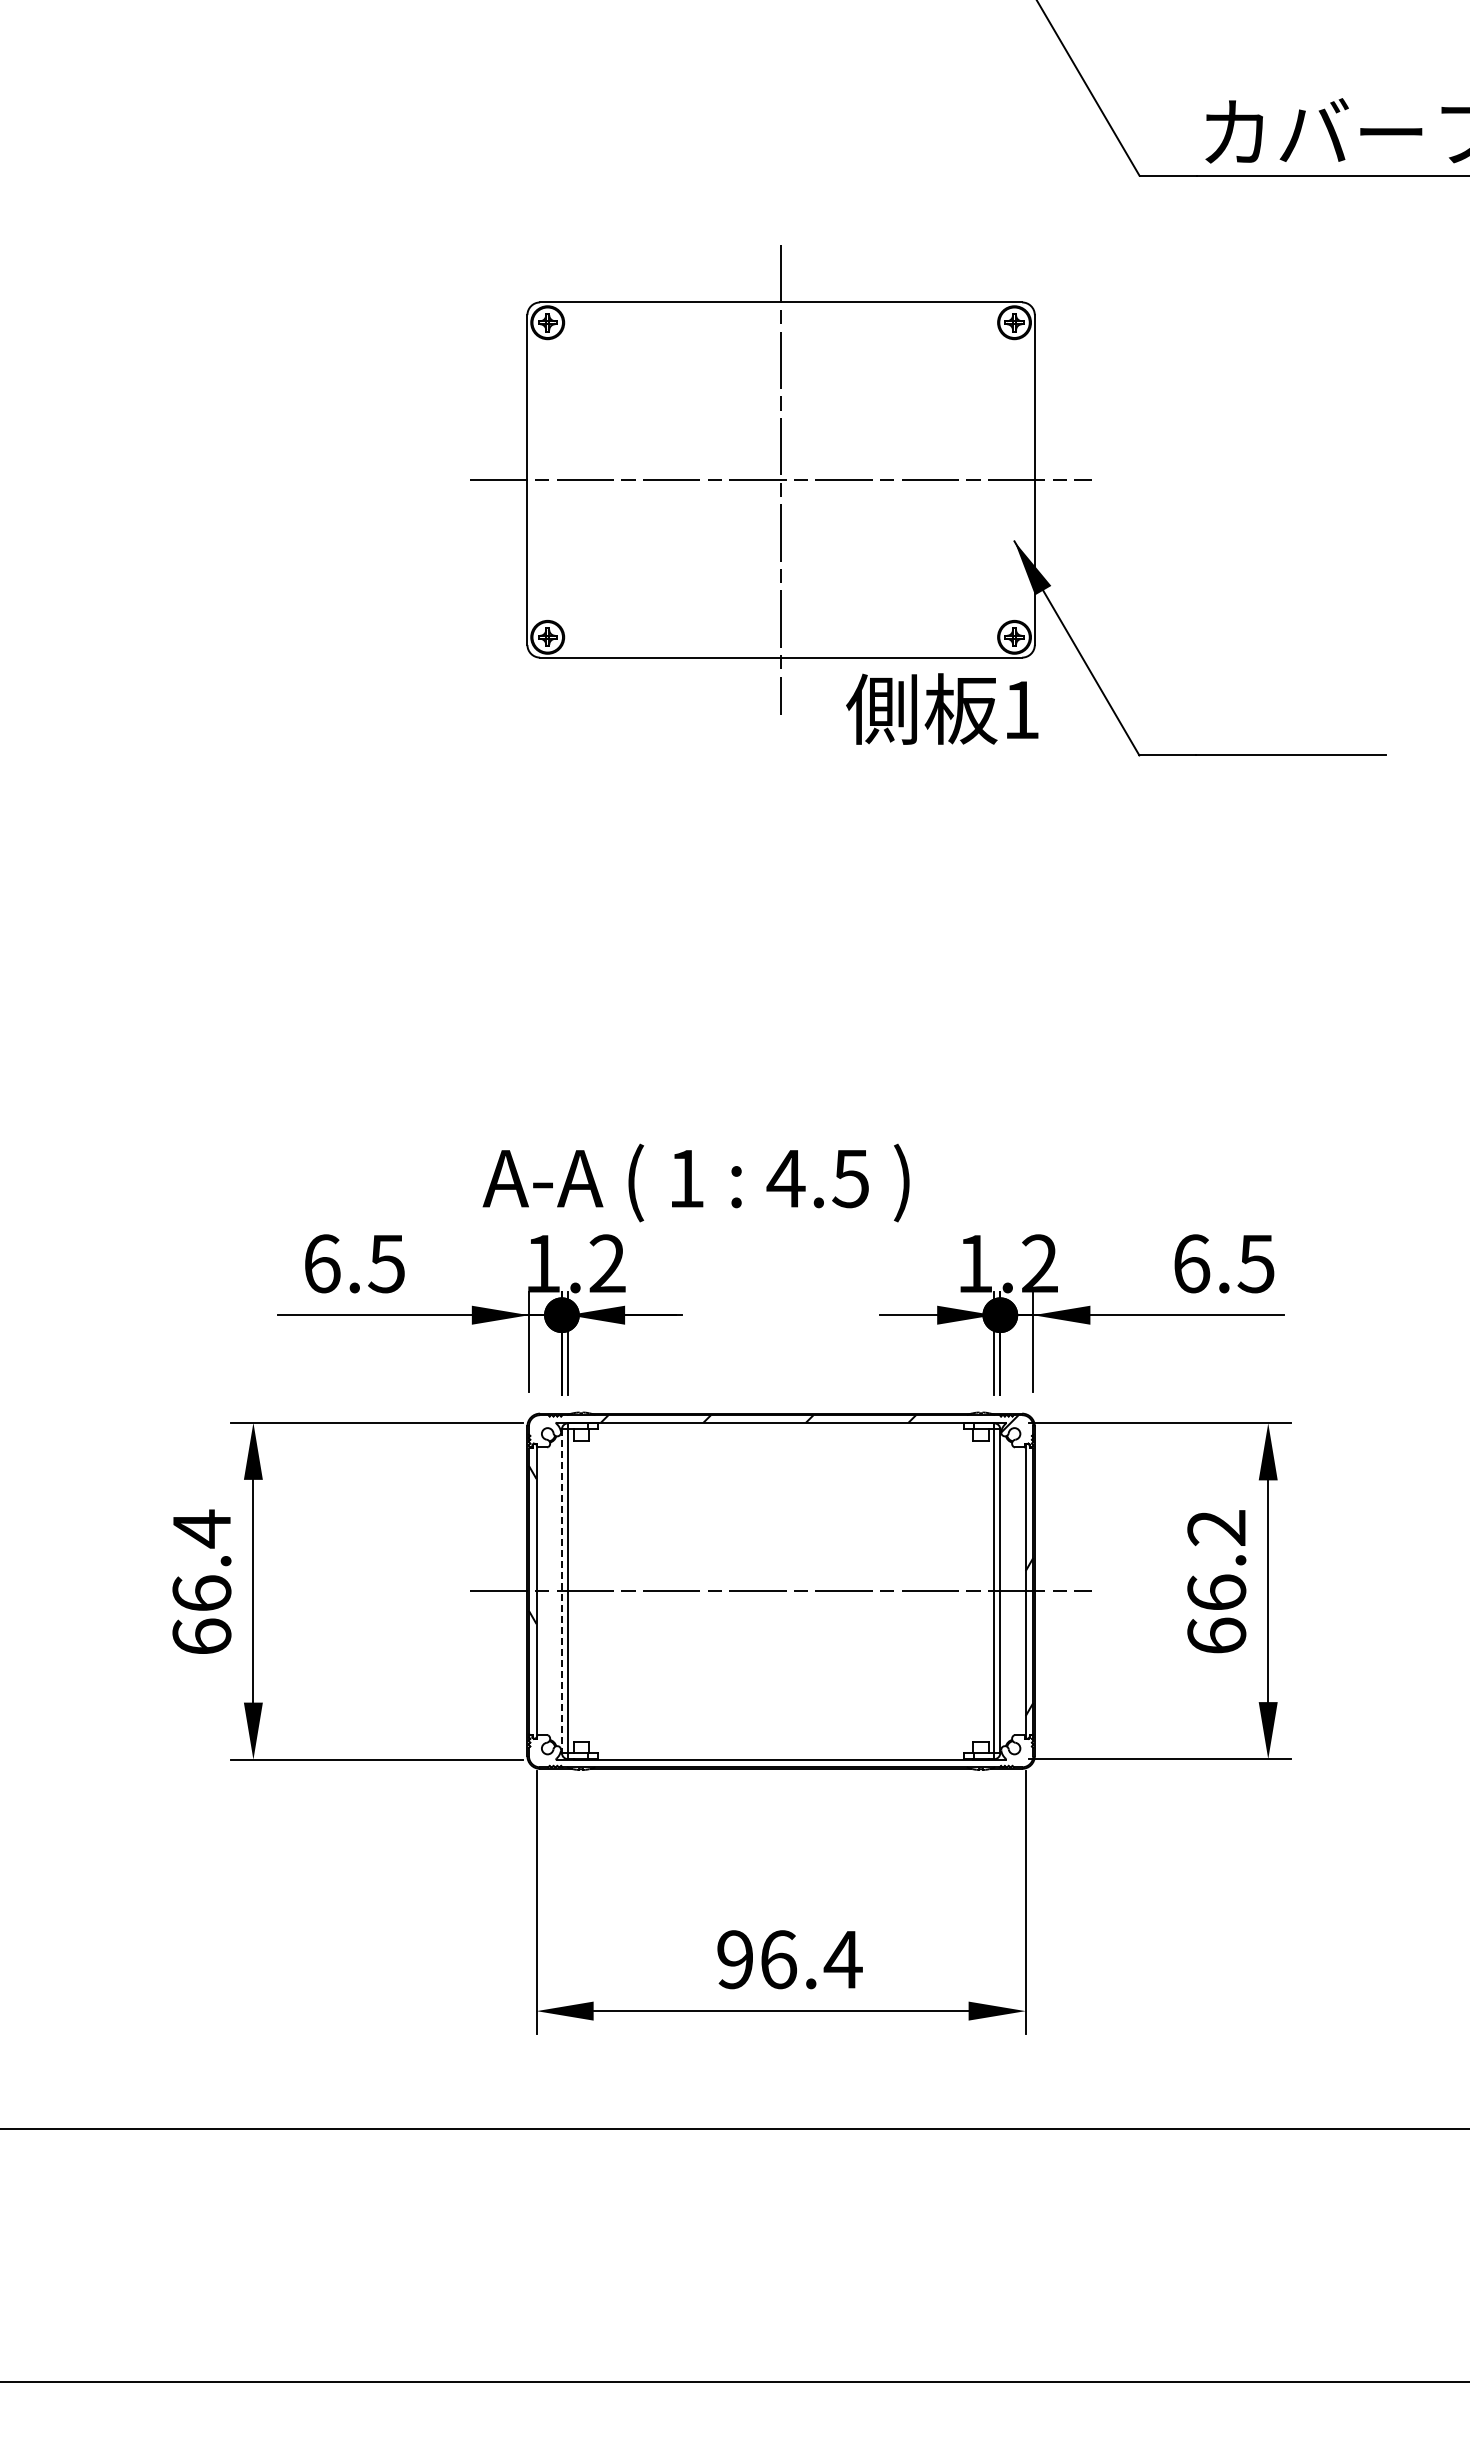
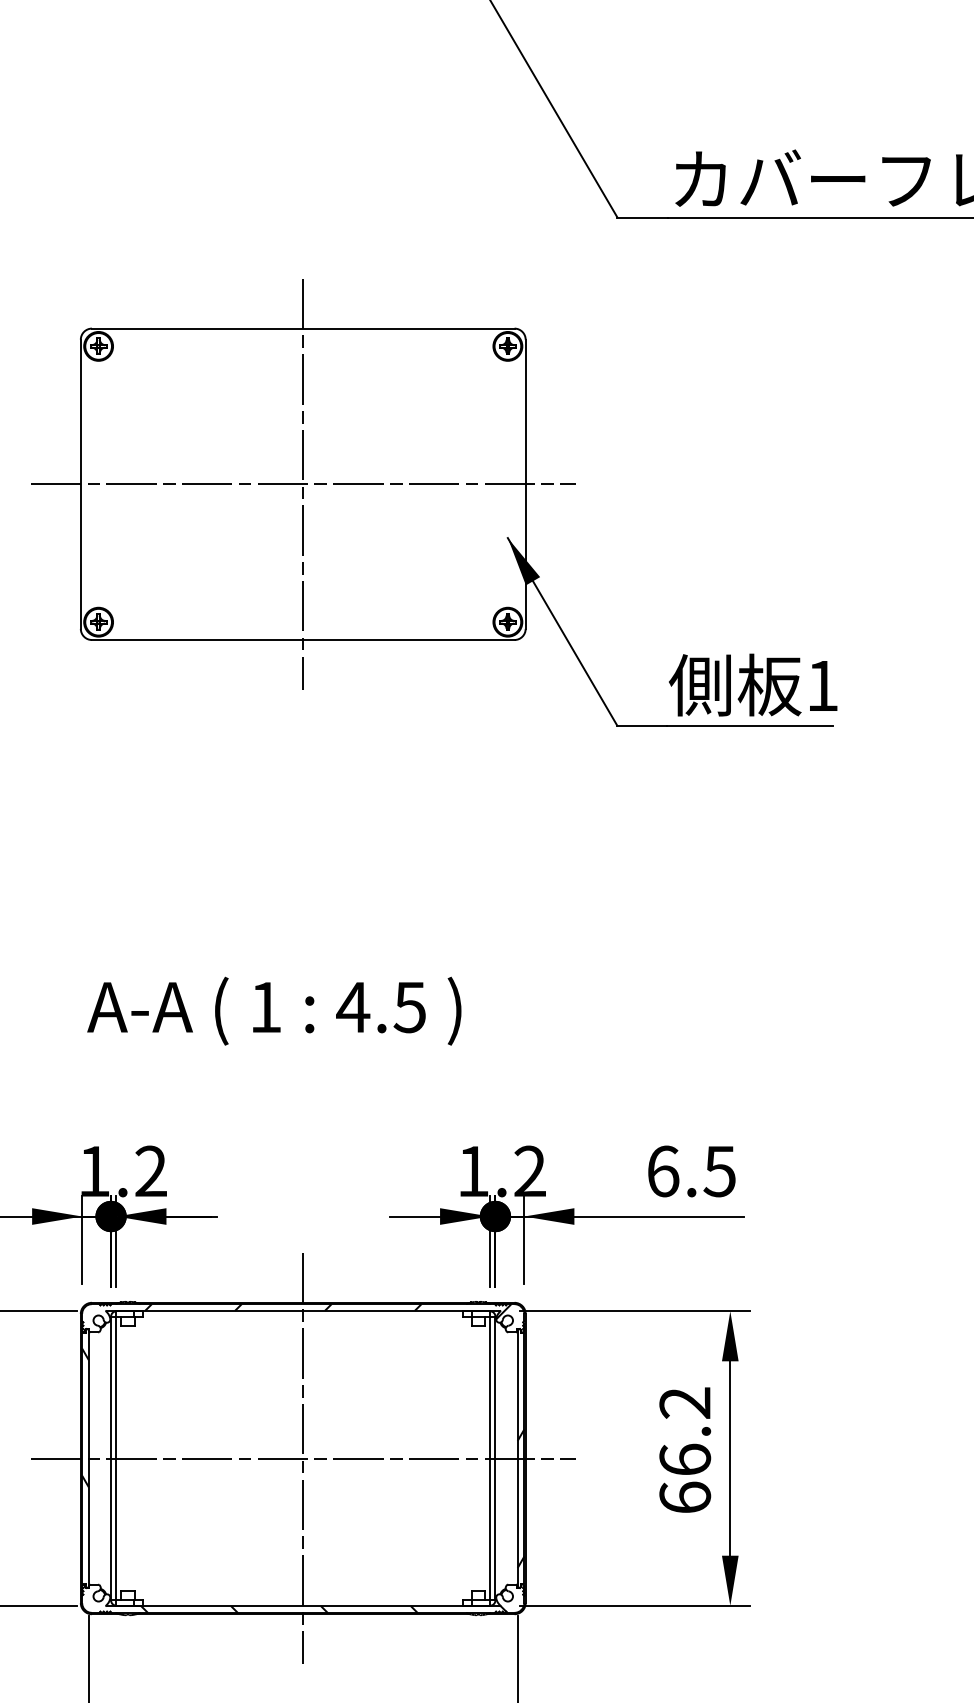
text: (942, 708) -> (753, 684), moved
text: (695, 1182) -> (273, 1010), moved
line: (781, 1590) -> (303, 1457), added
line: (561, 1591) -> (110, 1458), dashed -> solid
hatch: (805, 1763) -> (324, 1609), added

